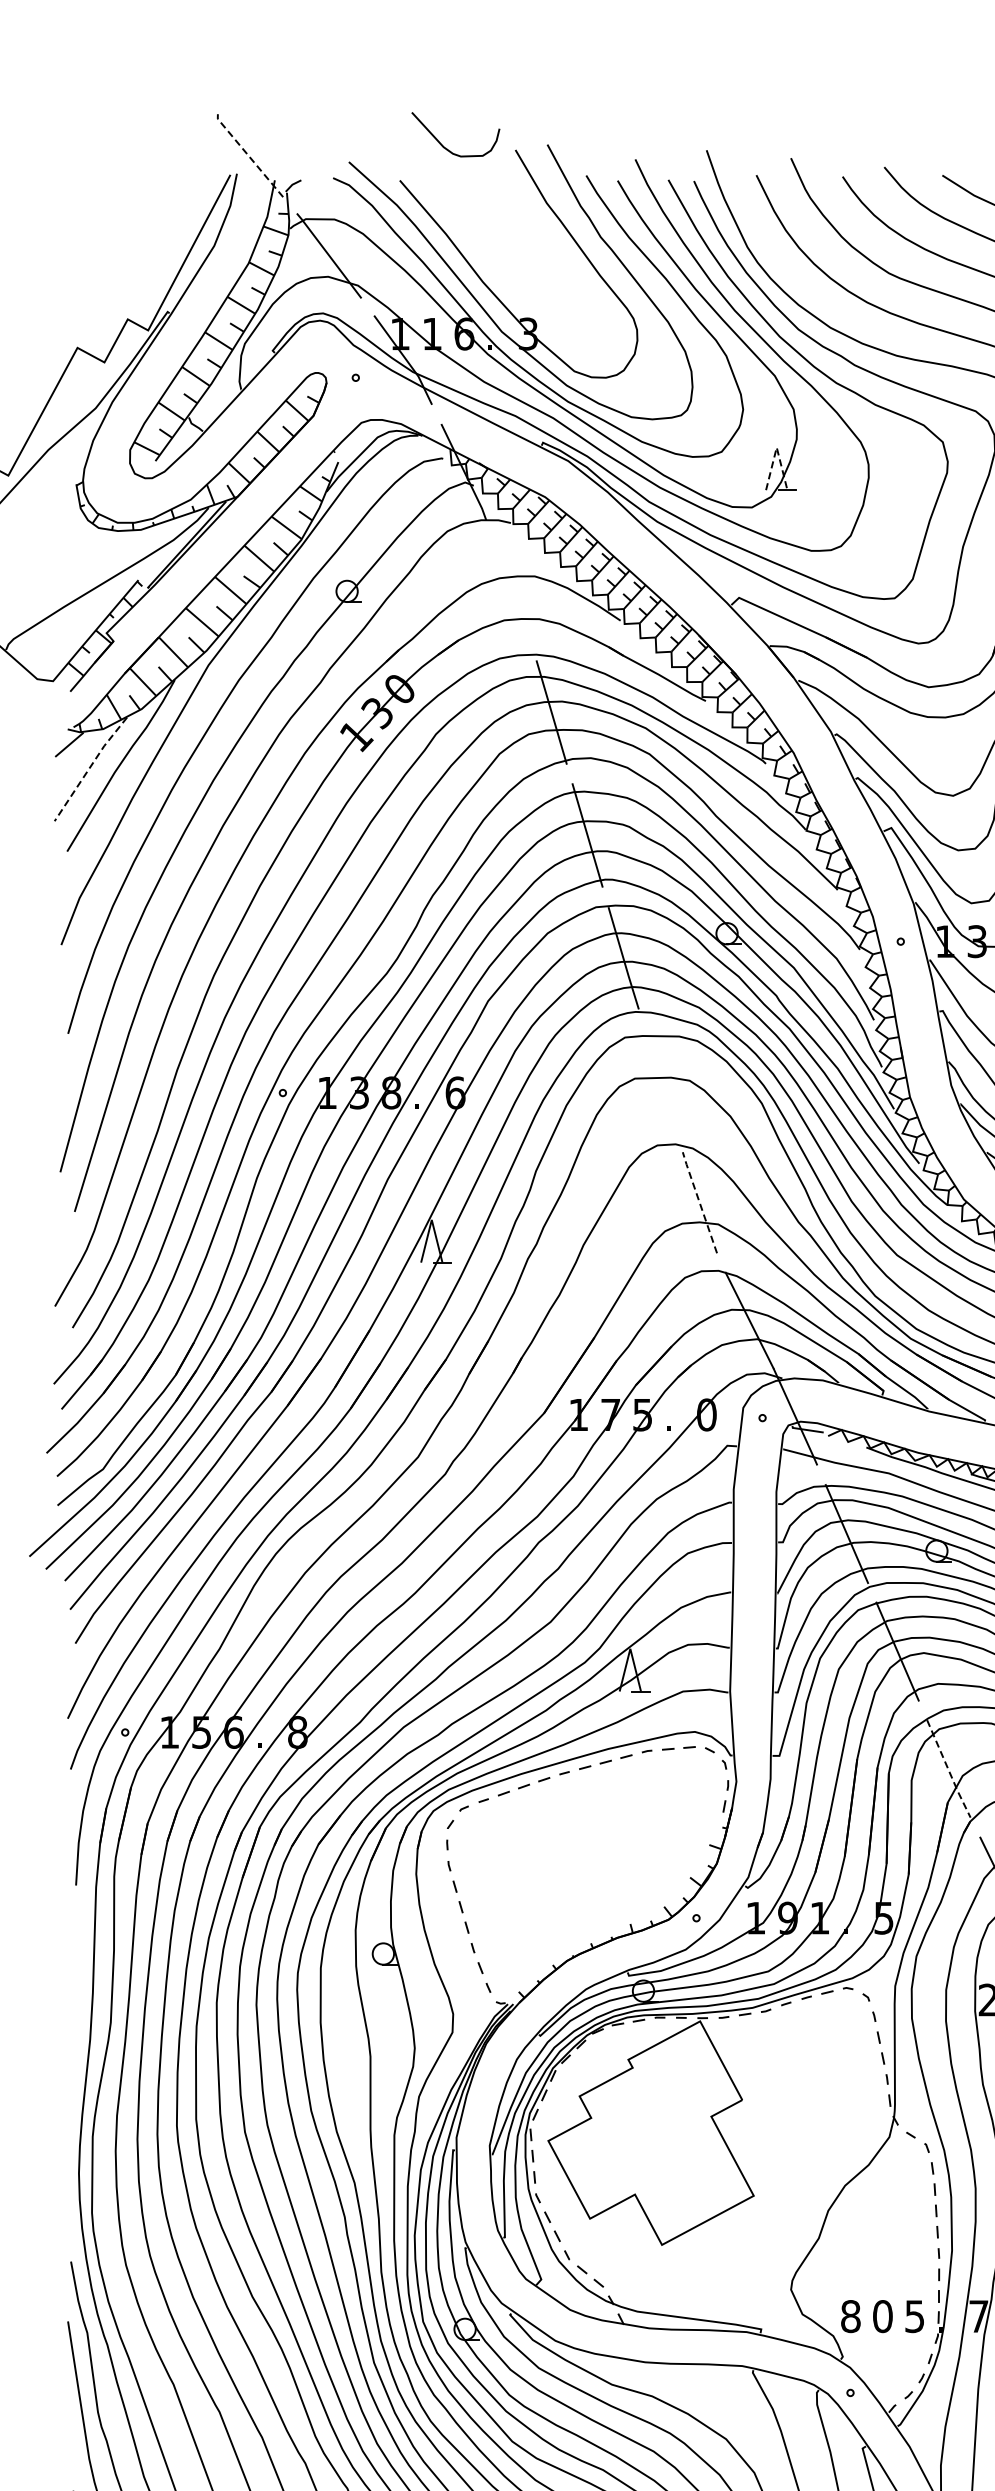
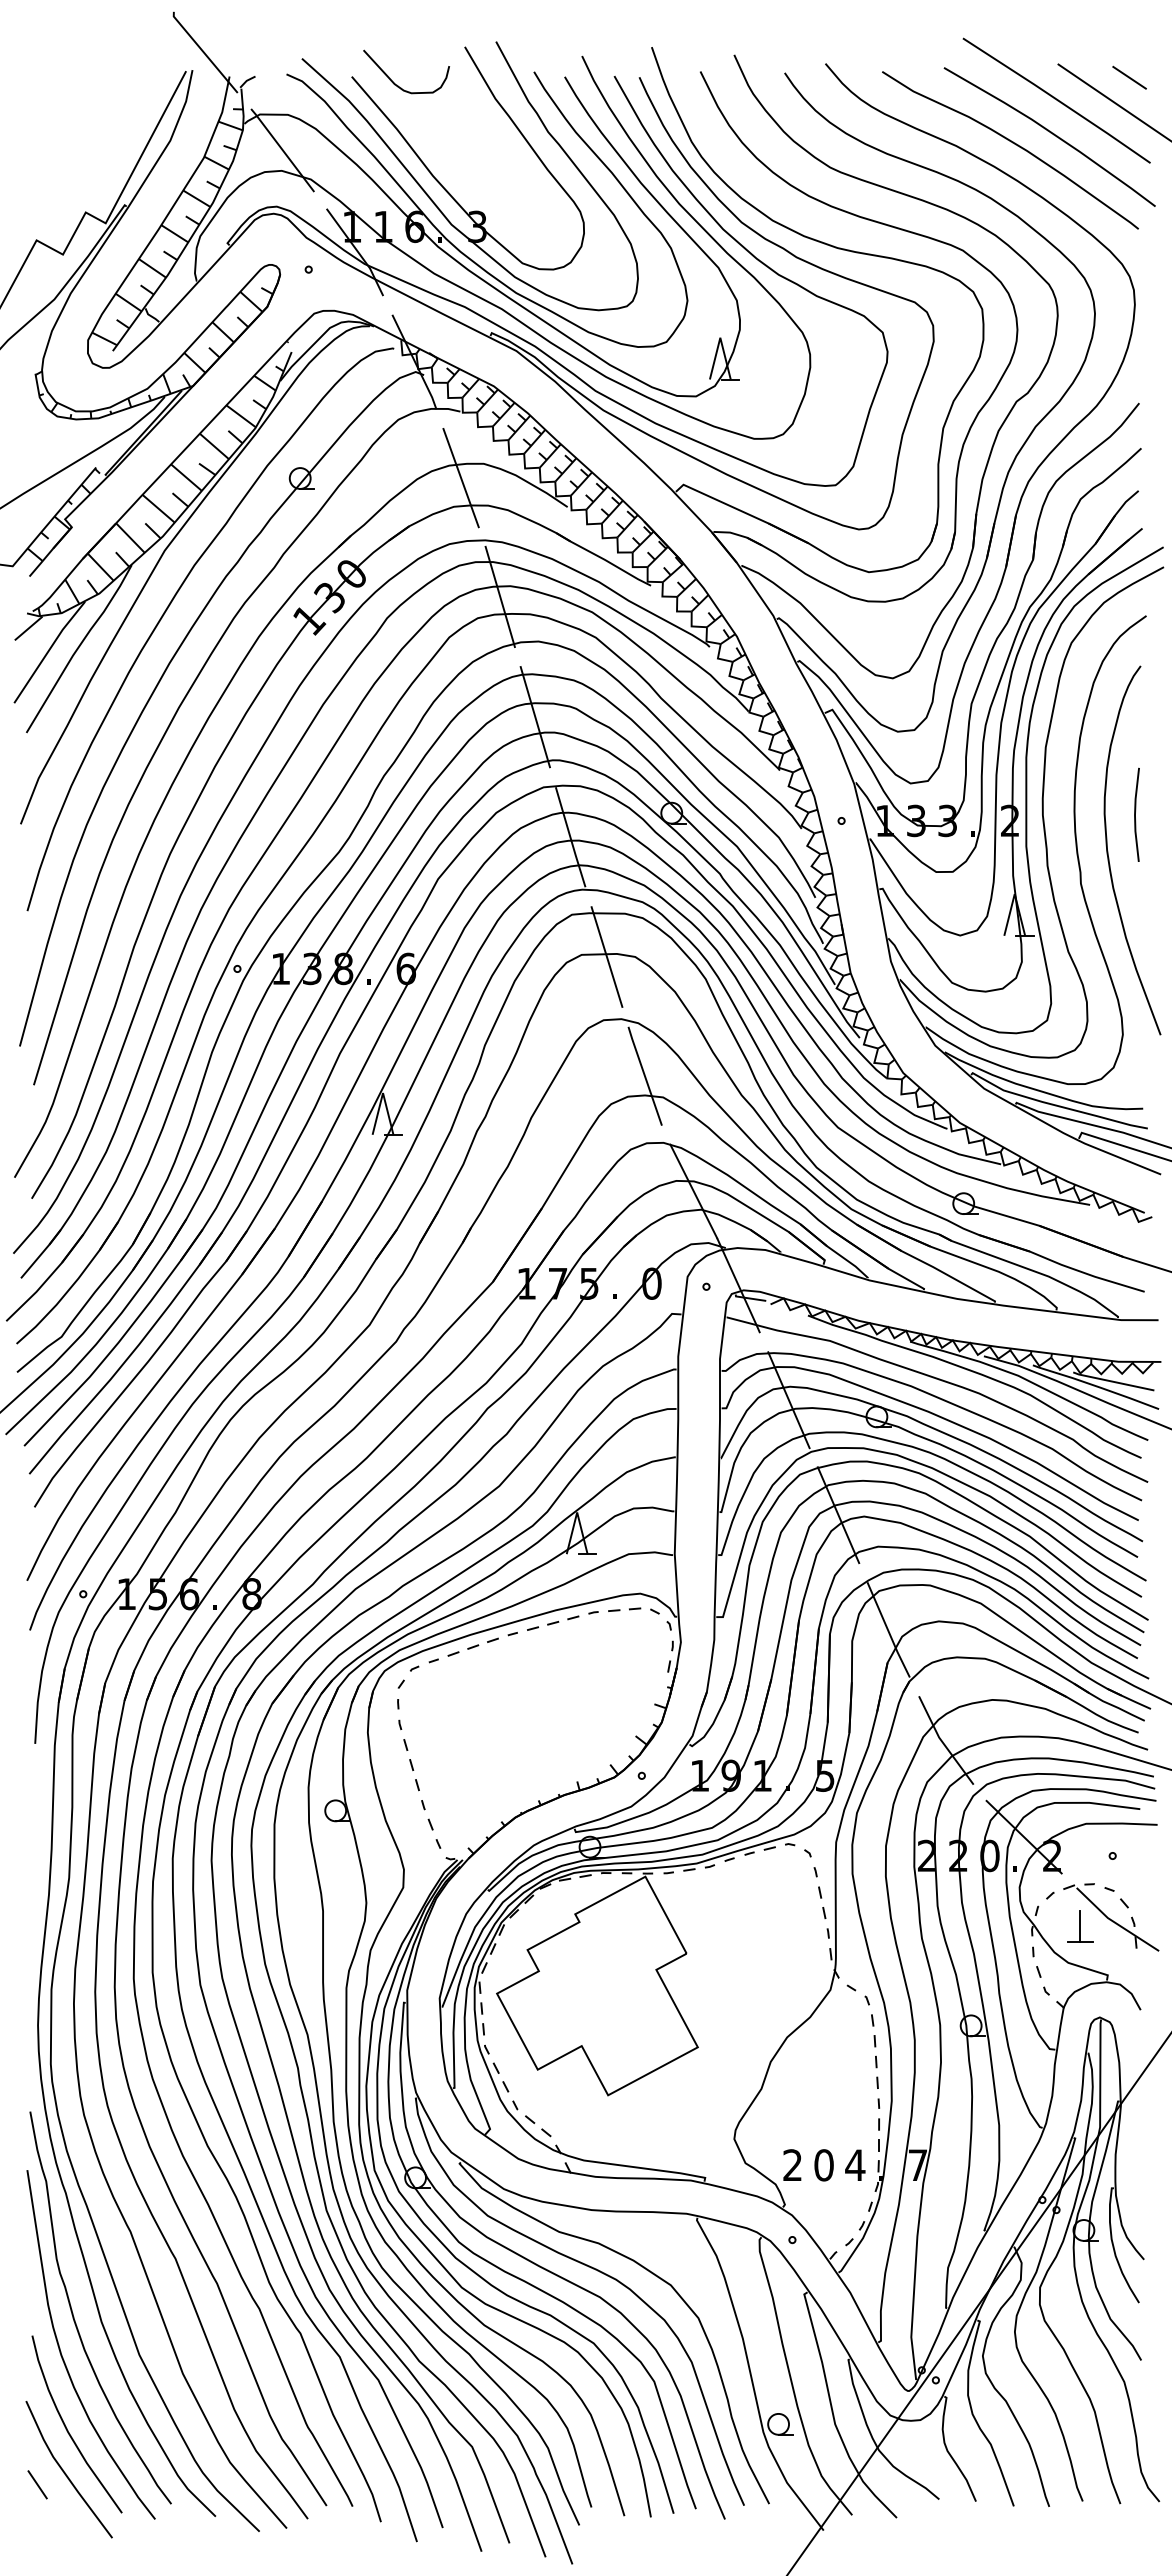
curve: (447, 148) -> (398, 85), moved
line: (248, 155) -> (203, 52), dashed -> solid
line: (776, 447) -> (720, 337), dashed -> solid
line: (511, 590) -> (460, 477), added
line: (89, 768) -> (48, 651), dashed -> solid
line: (660, 1080) -> (606, 956), added
line: (699, 1201) -> (644, 1075), dashed -> solid
line: (948, 1770) -> (888, 1631), dashed -> solid
text: (850, 2316) -> (792, 2165), 8 -> 2
text: (914, 2316) -> (855, 2165), 5 -> 4

